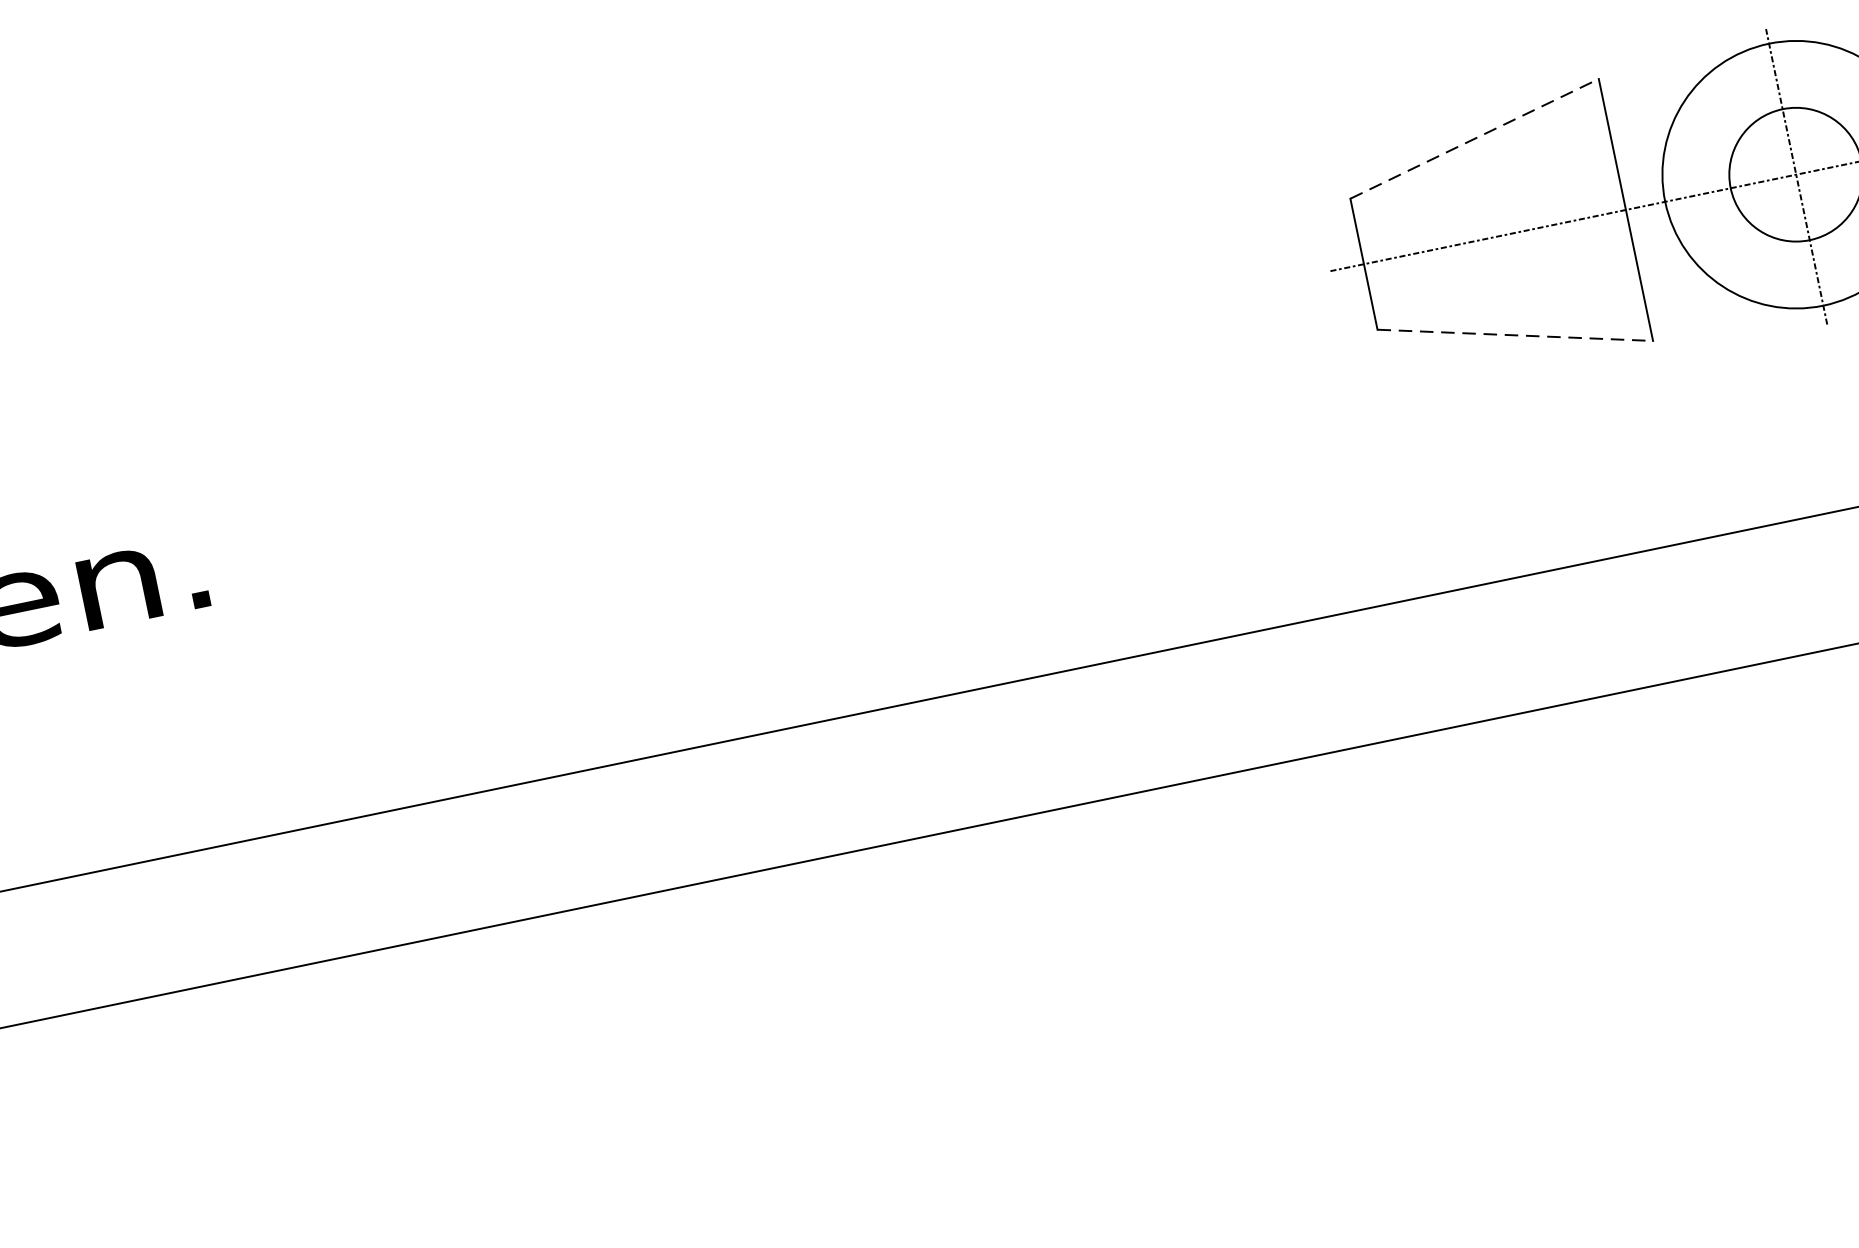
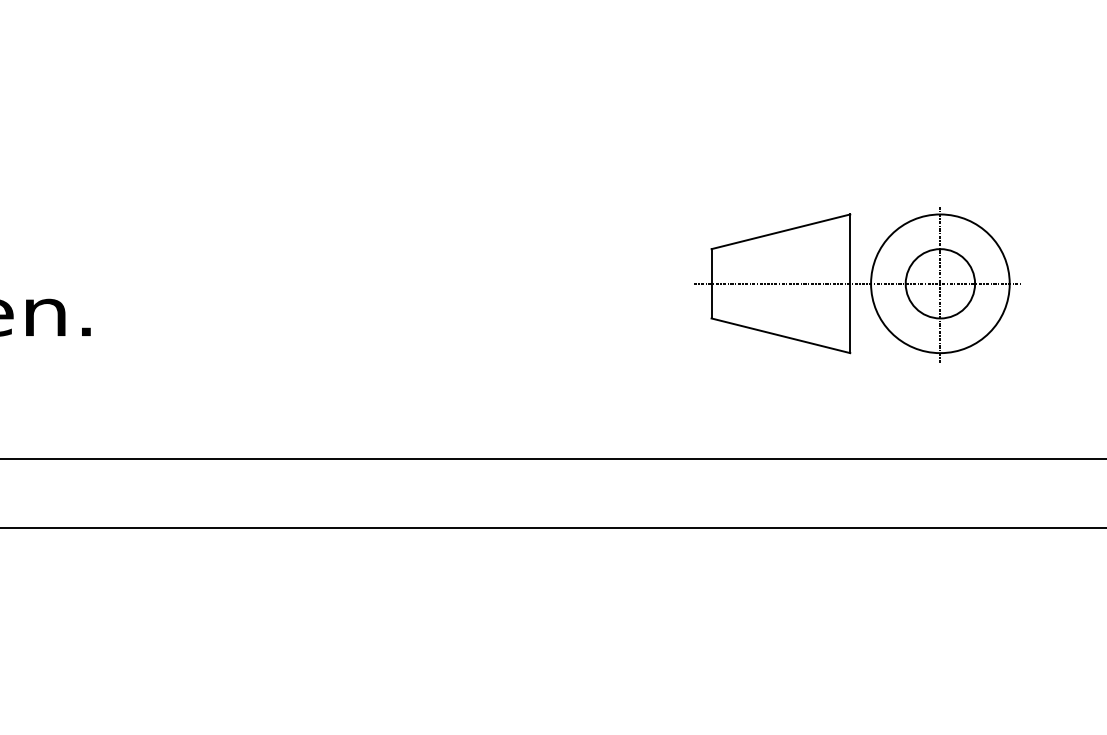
line: (1475, 138) -> (781, 231), dashed -> solid
line: (1516, 334) -> (781, 335), dashed -> solid

